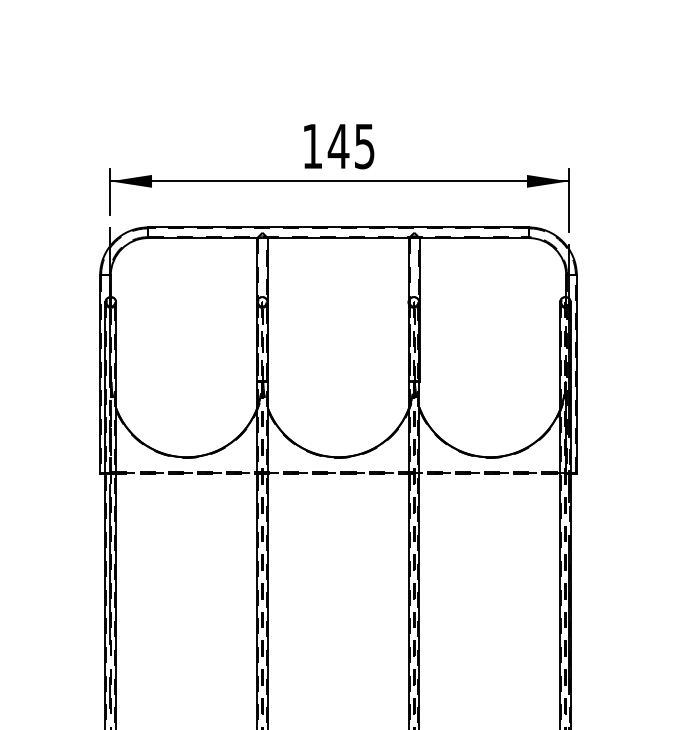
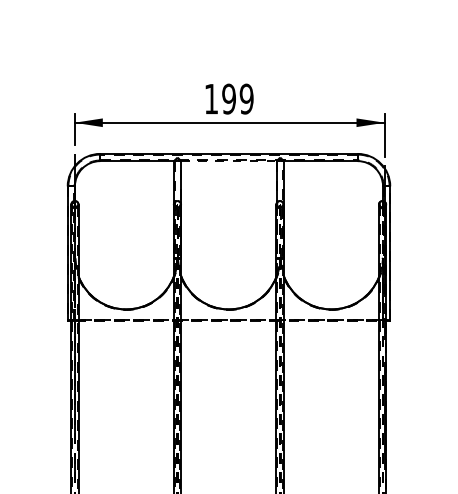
text: (351, 145) -> (237, 98), 145 -> 199
line: (337, 238) -> (228, 161), solid -> dashed

